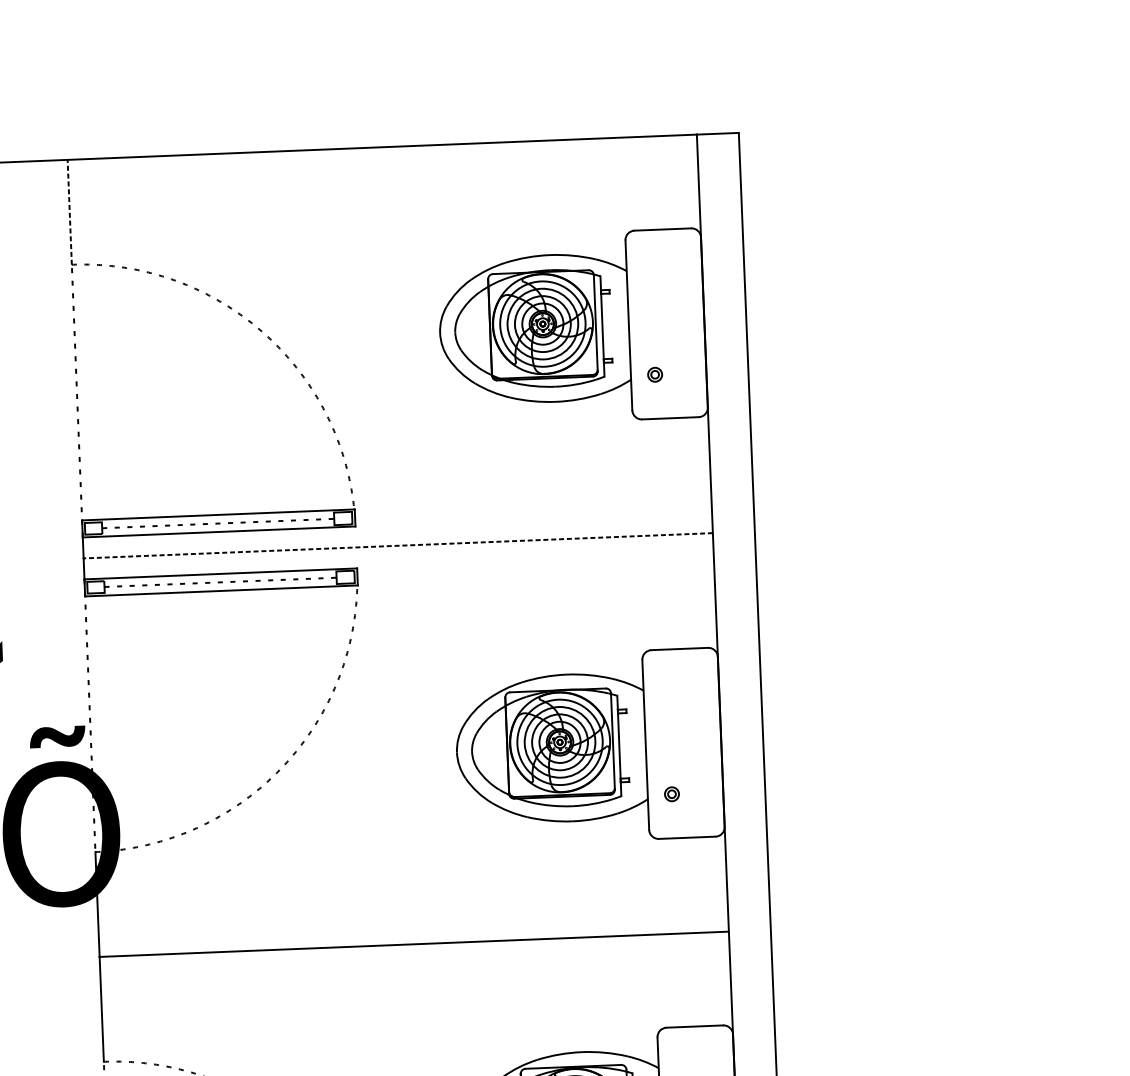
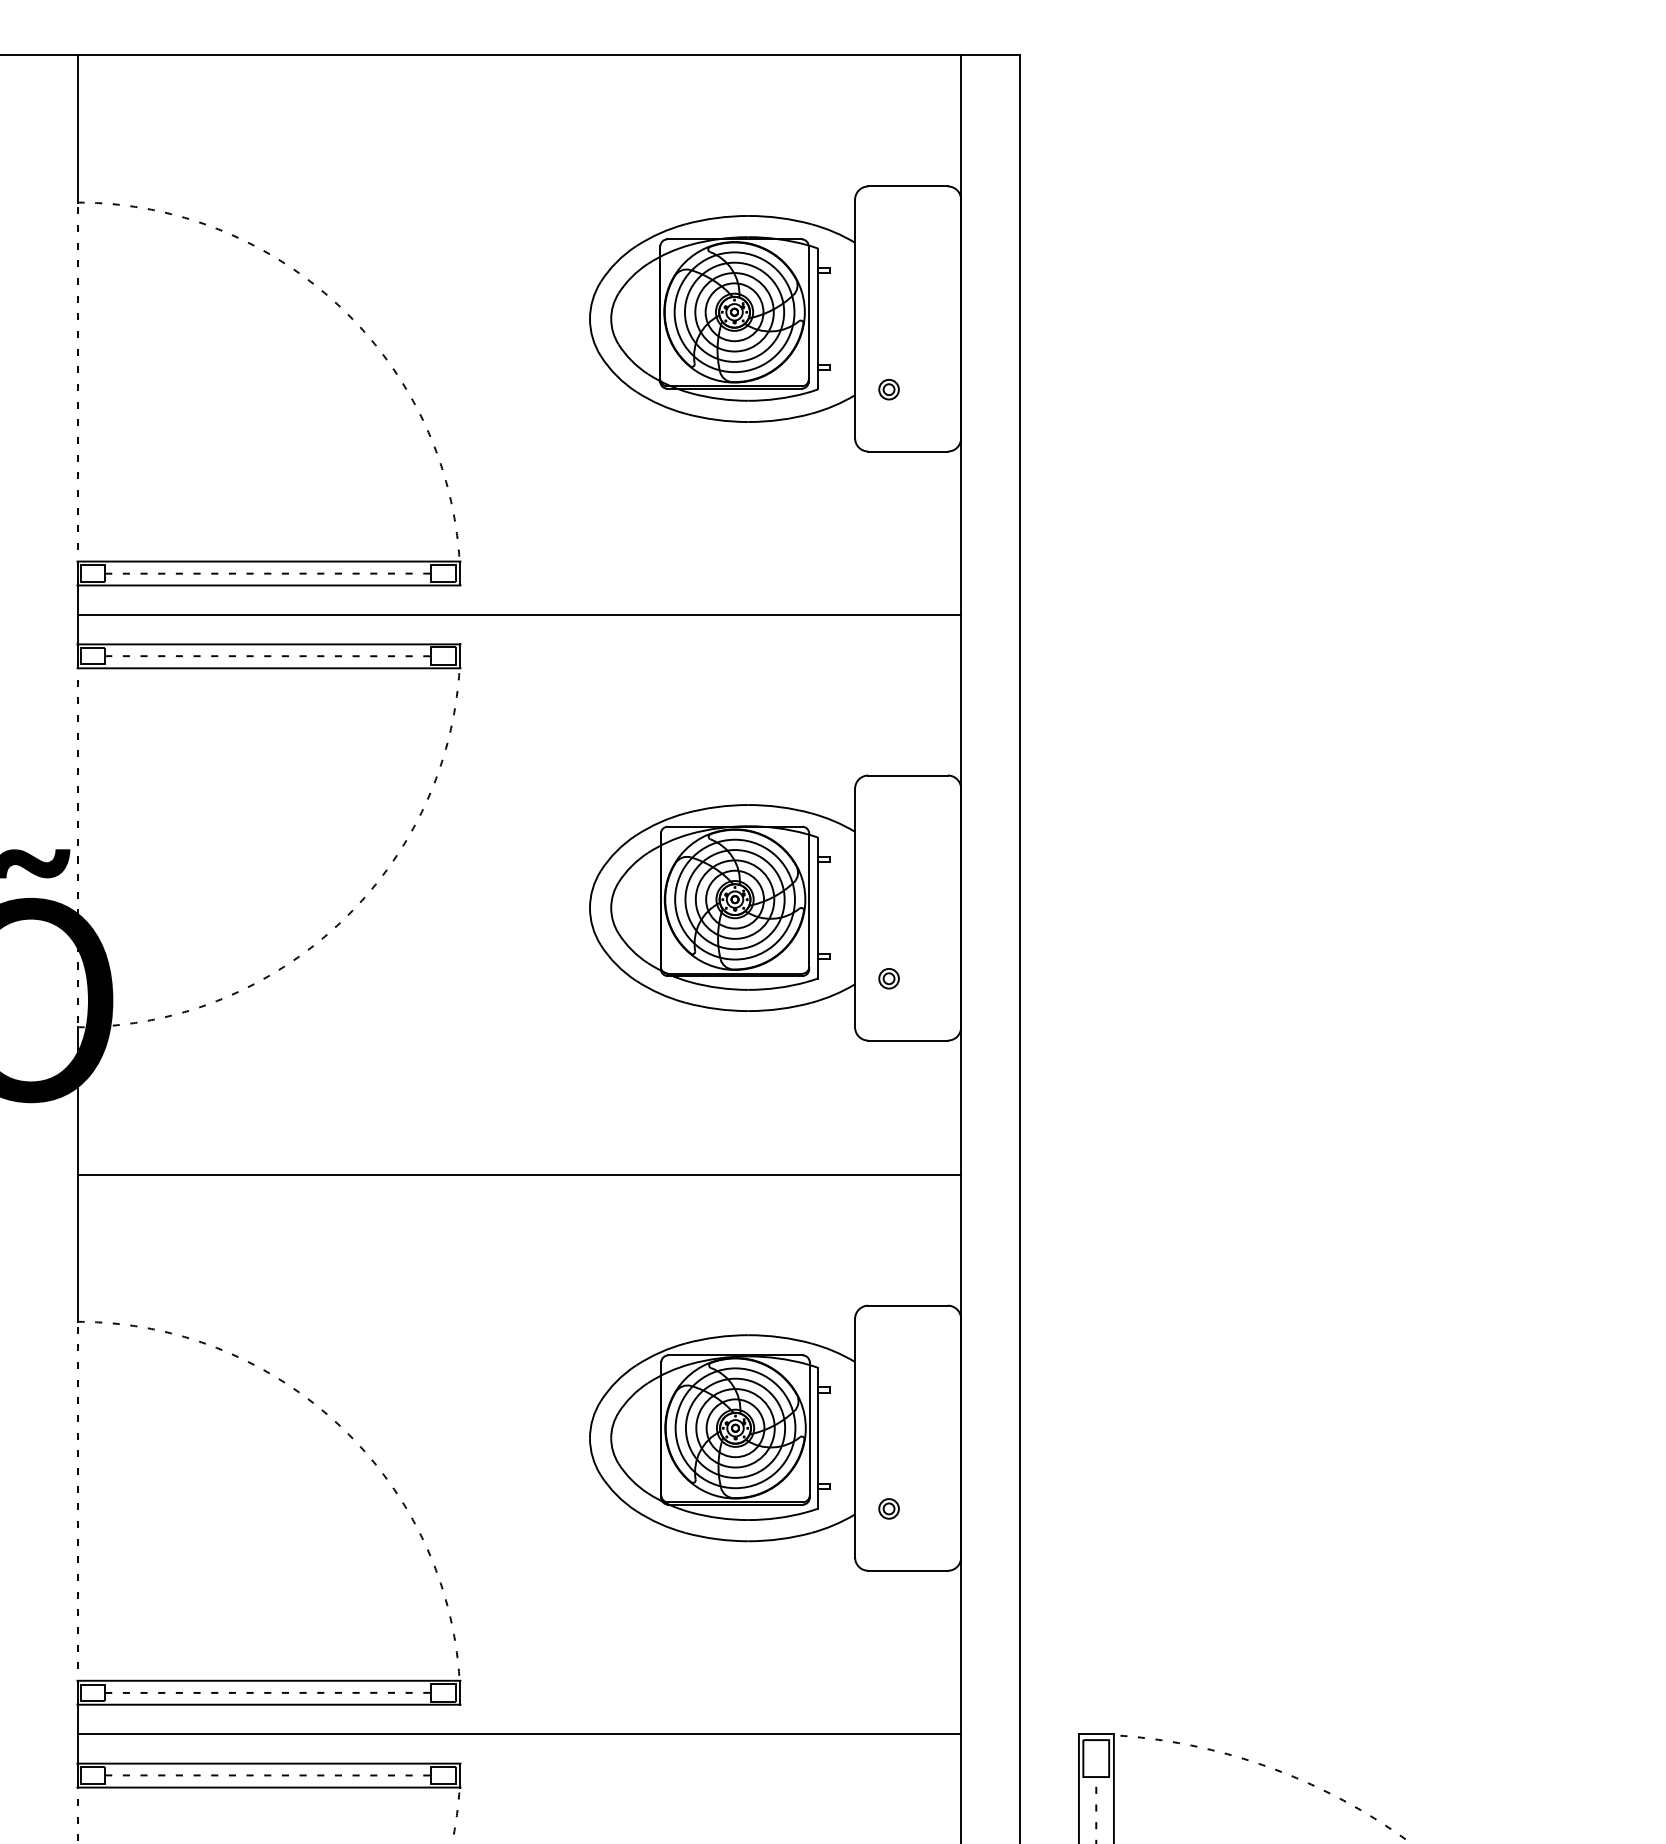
line: (69, 212) -> (77, 128), dashed -> solid
line: (398, 545) -> (519, 614), dashed -> solid

